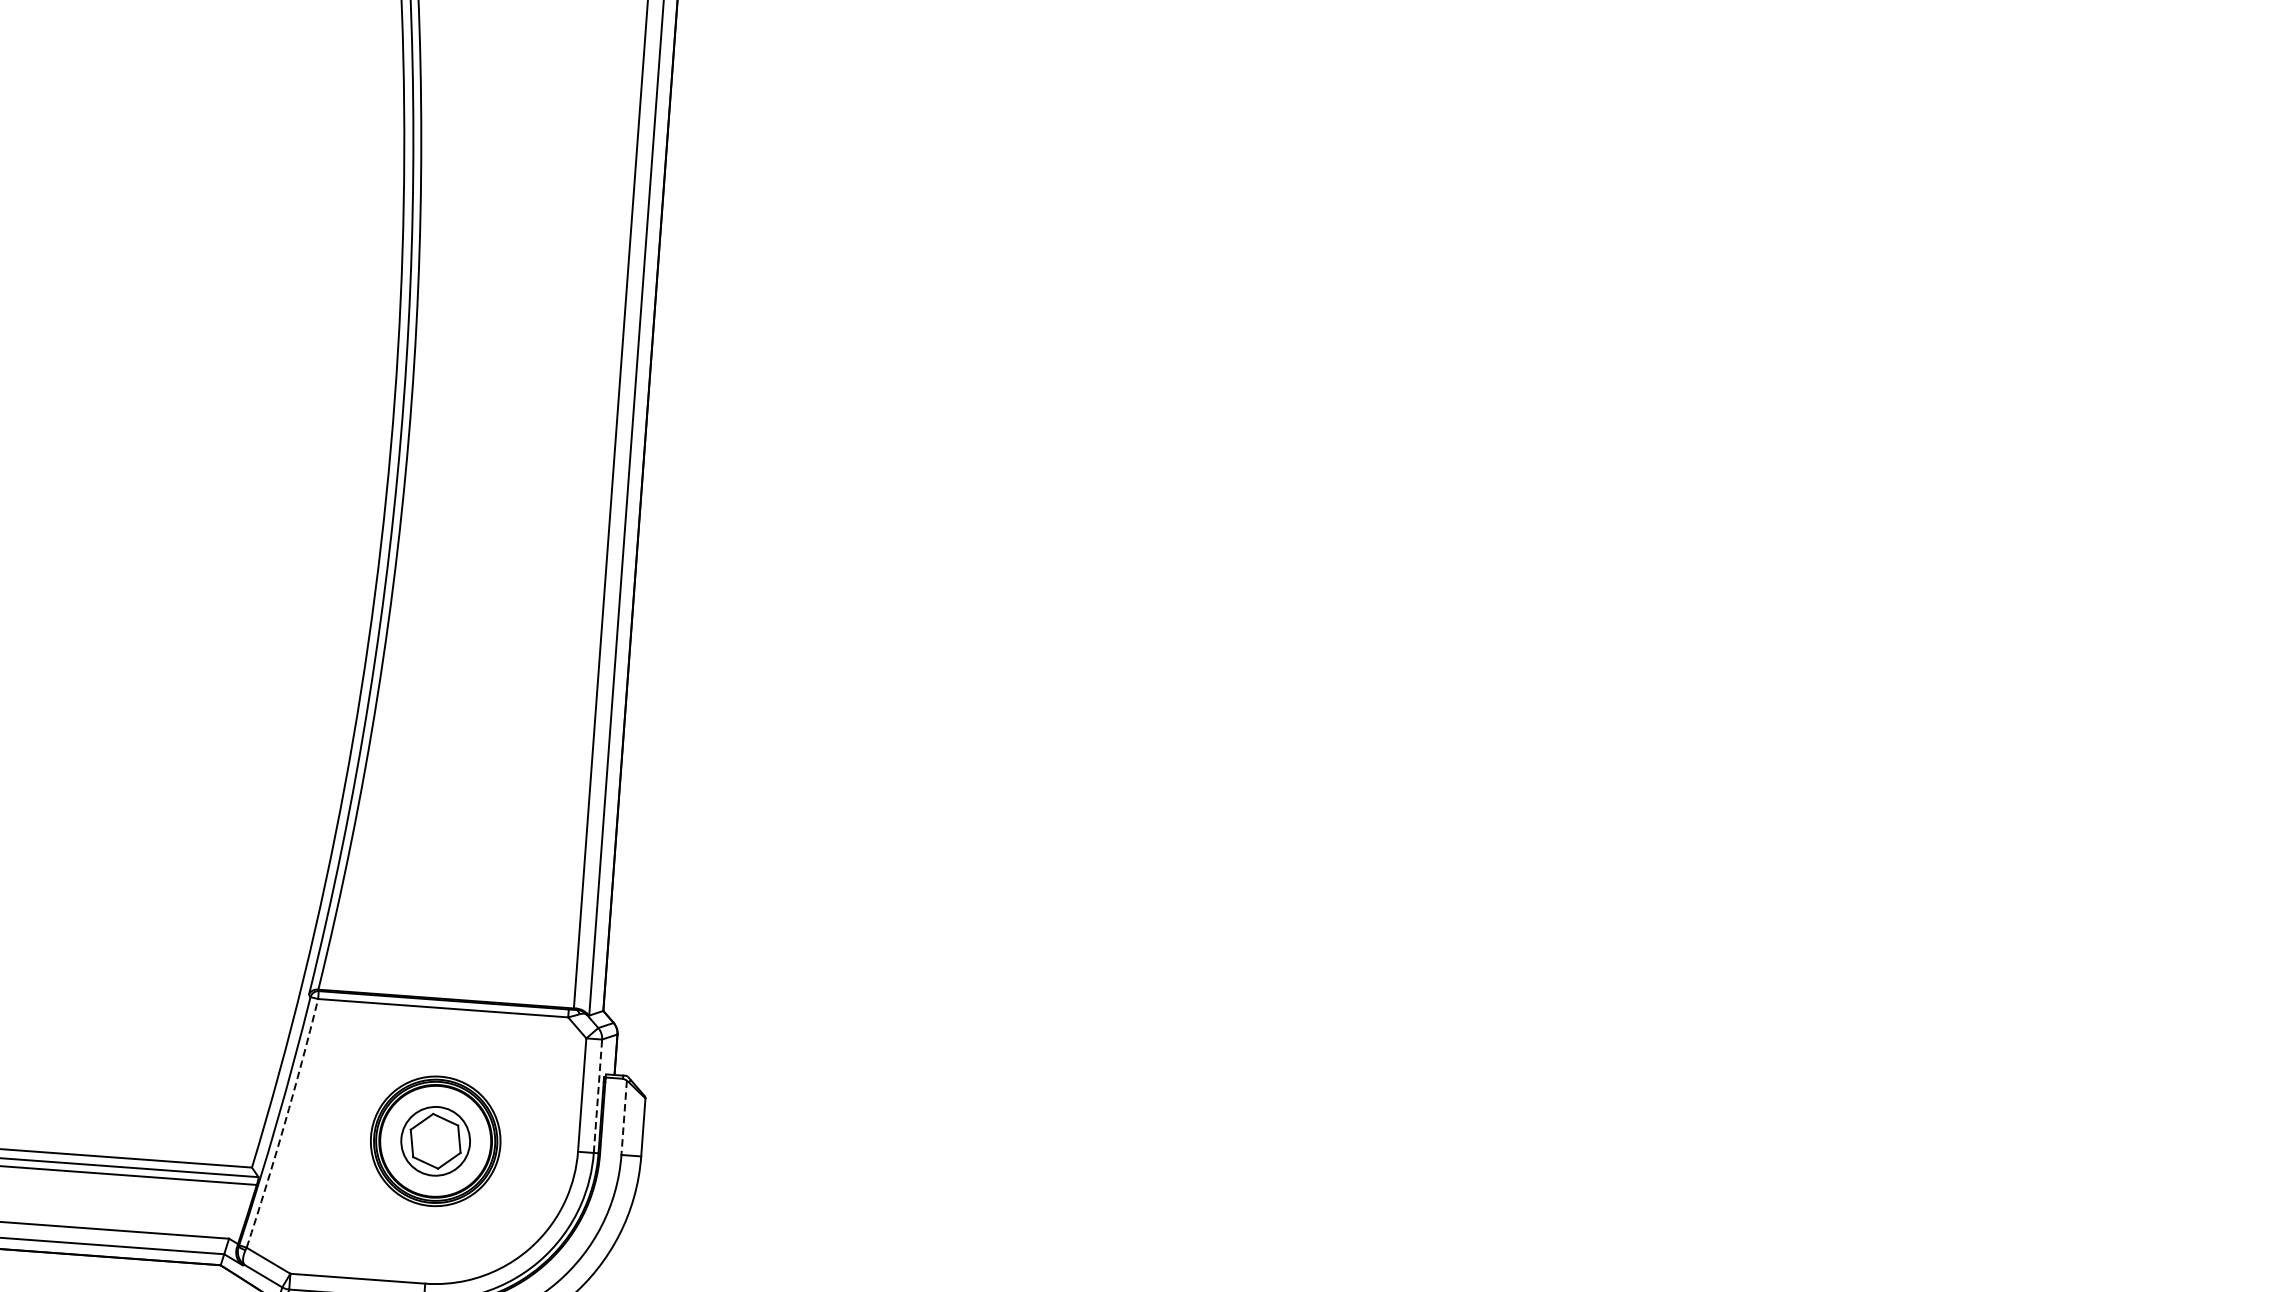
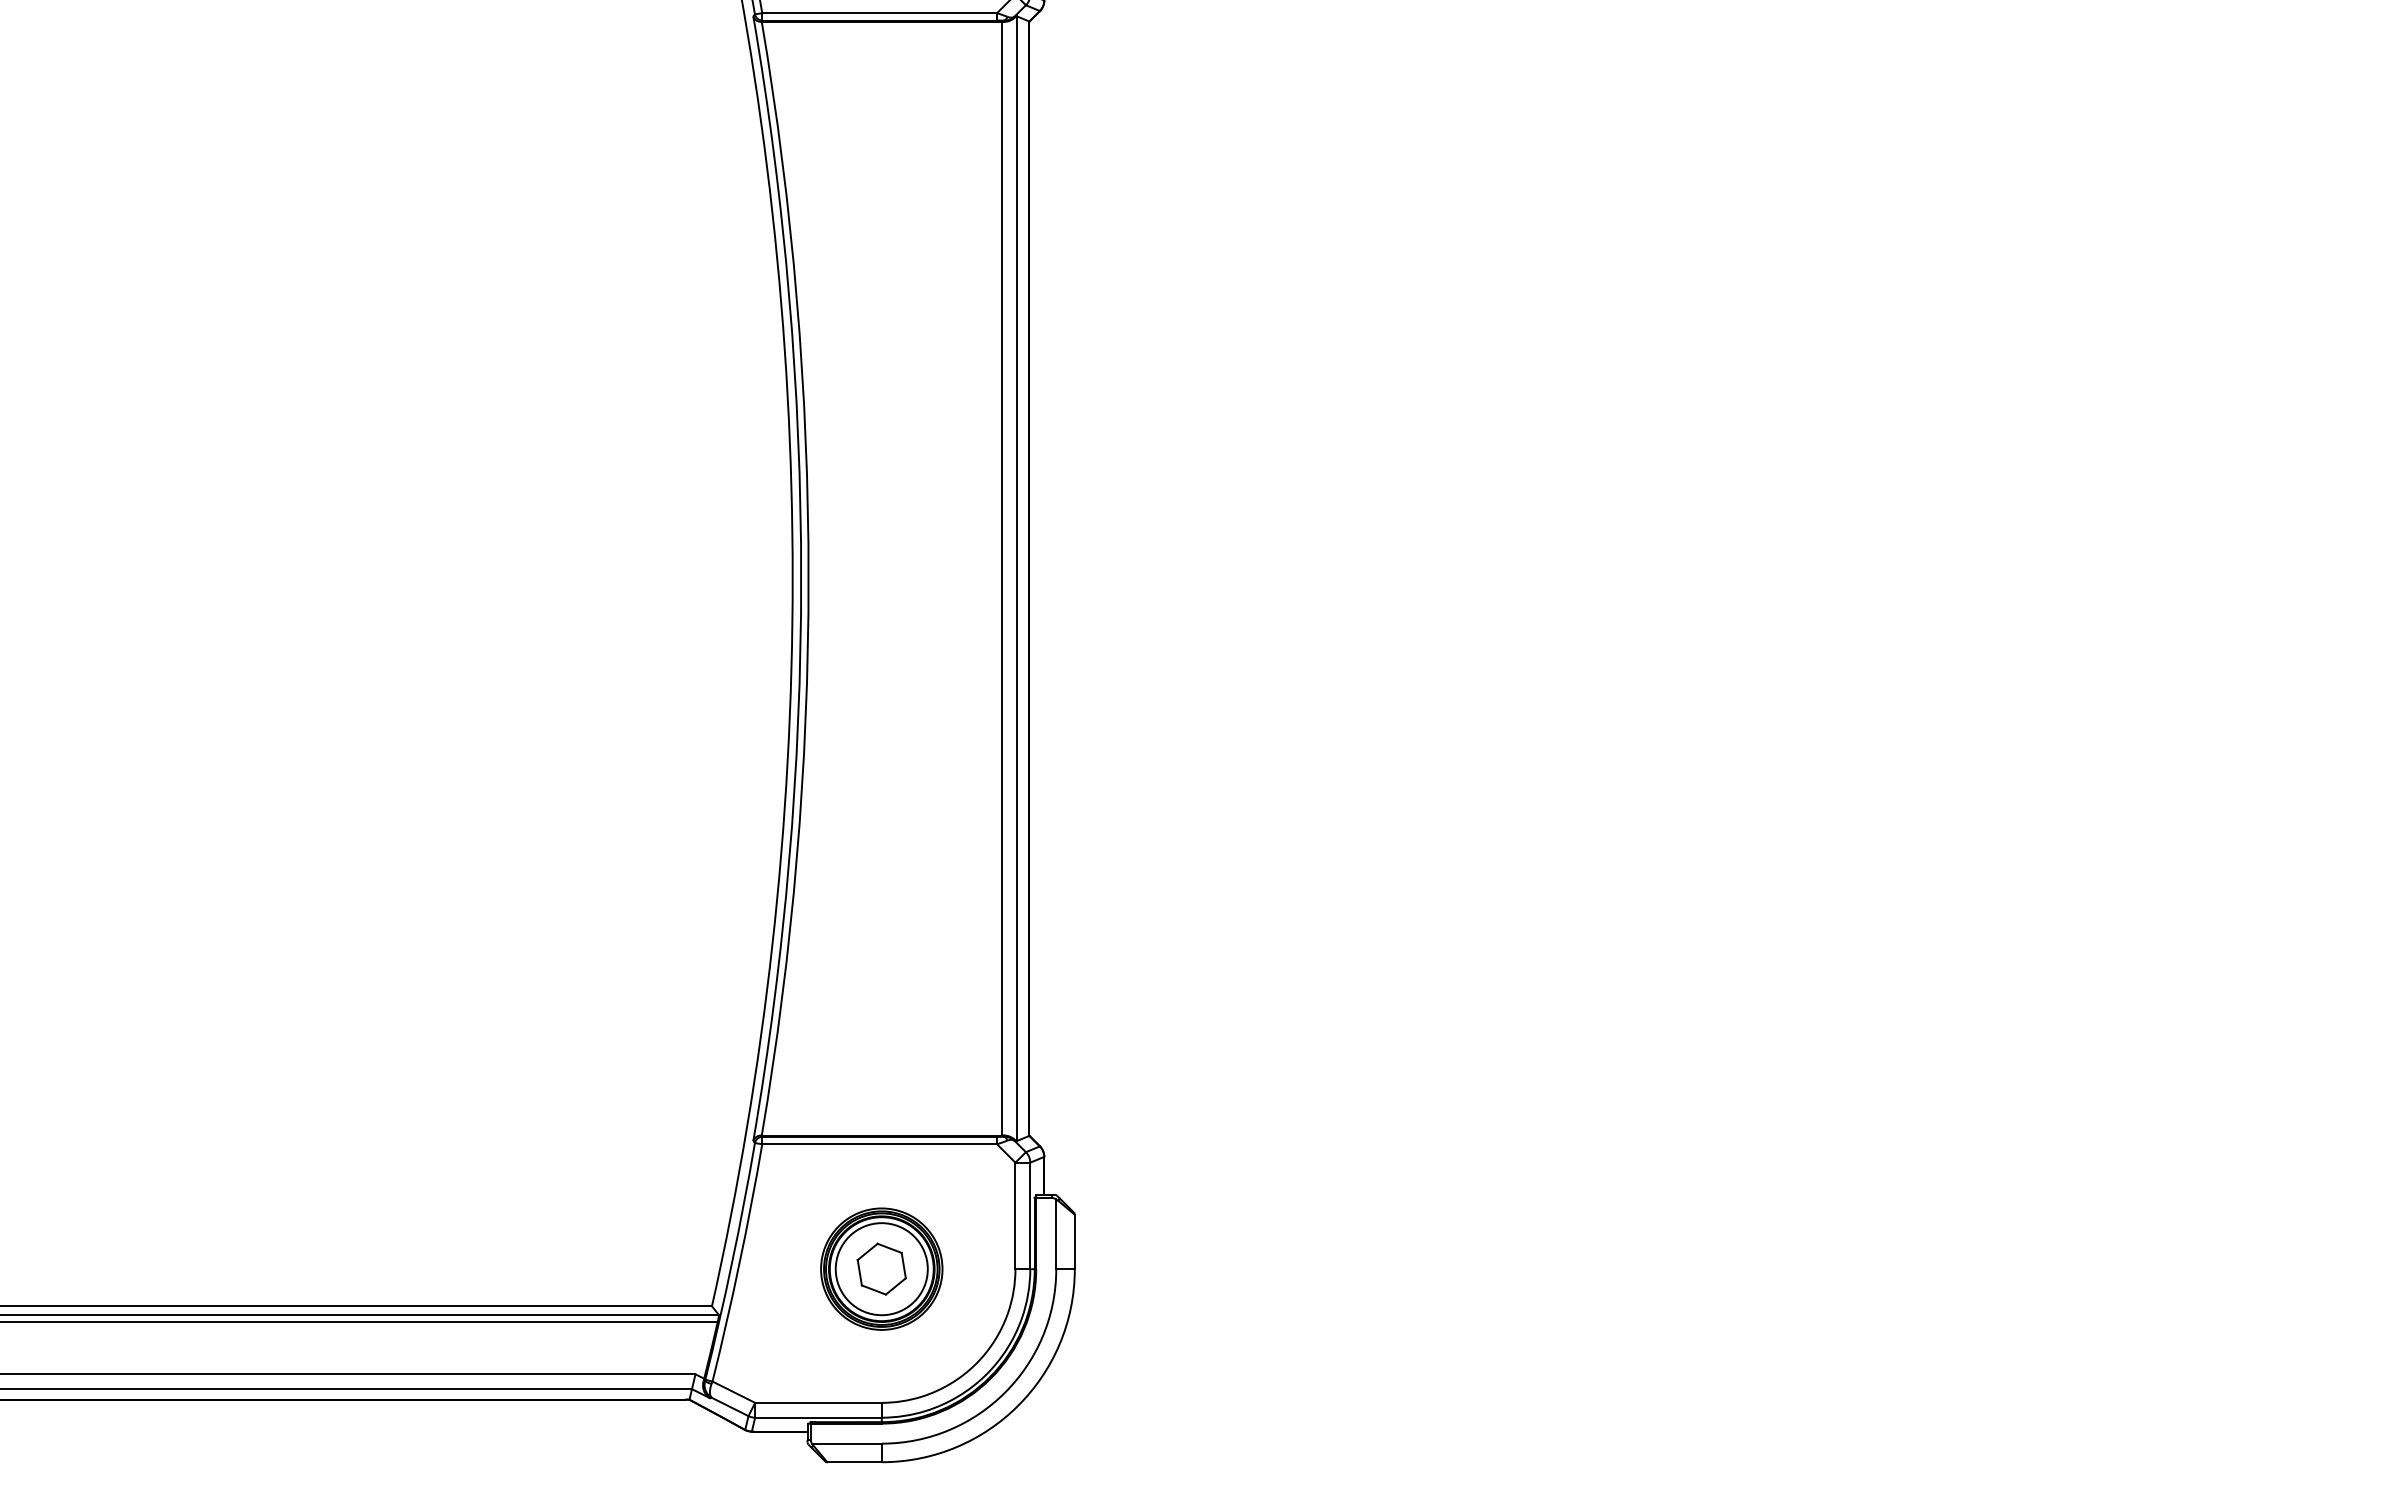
line: (598, 1095) -> (1030, 1215), dashed -> solid
line: (624, 1118) -> (1056, 1234), dashed -> solid
arc: (284, 1124) -> (739, 1263), dashed -> solid
circle: (435, 1141) -> (881, 1269), size x1.43

